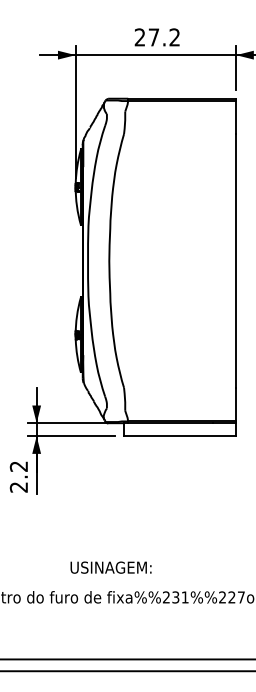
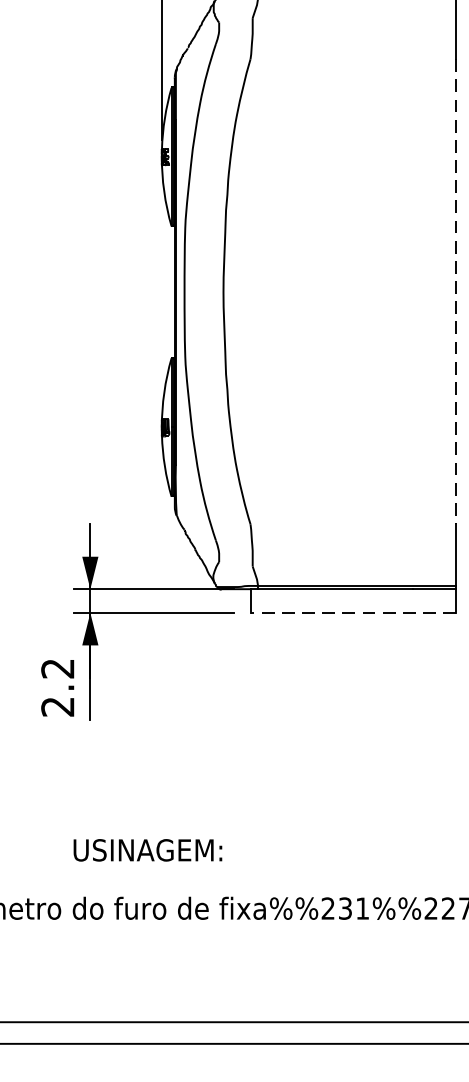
line: (236, 260) -> (456, 290), solid -> dashed
line: (179, 436) -> (352, 613), solid -> dashed
text: (110, 567) -> (146, 850), moved

